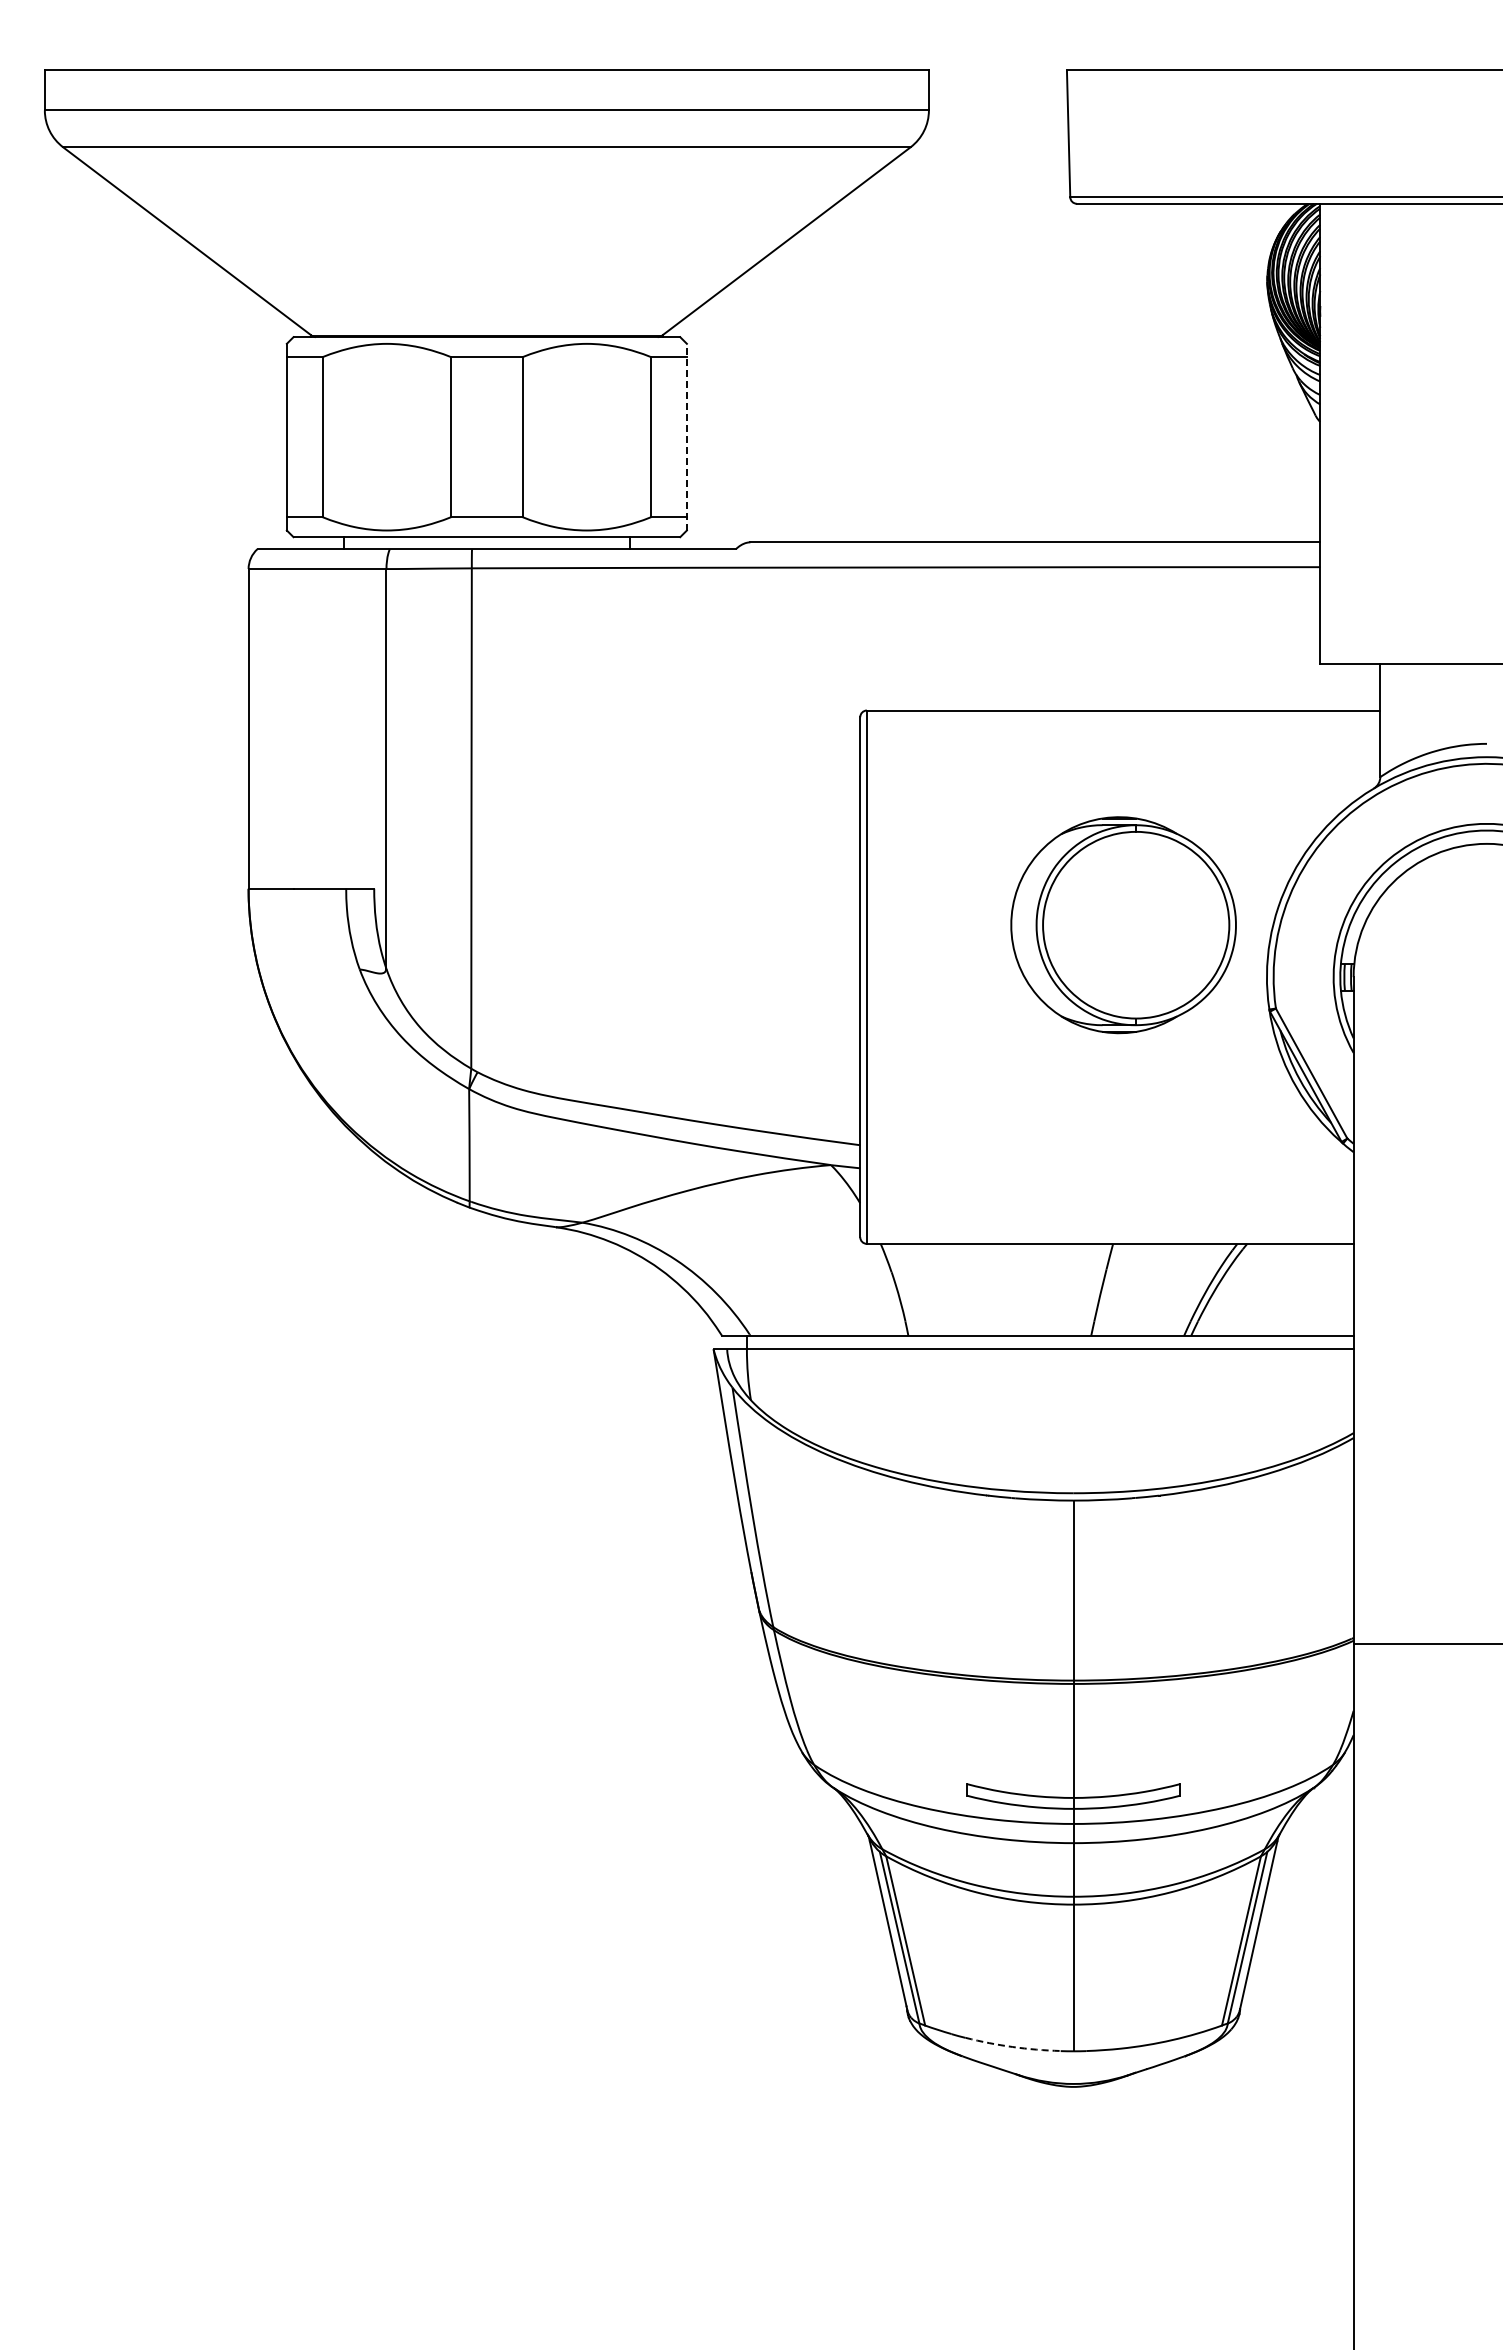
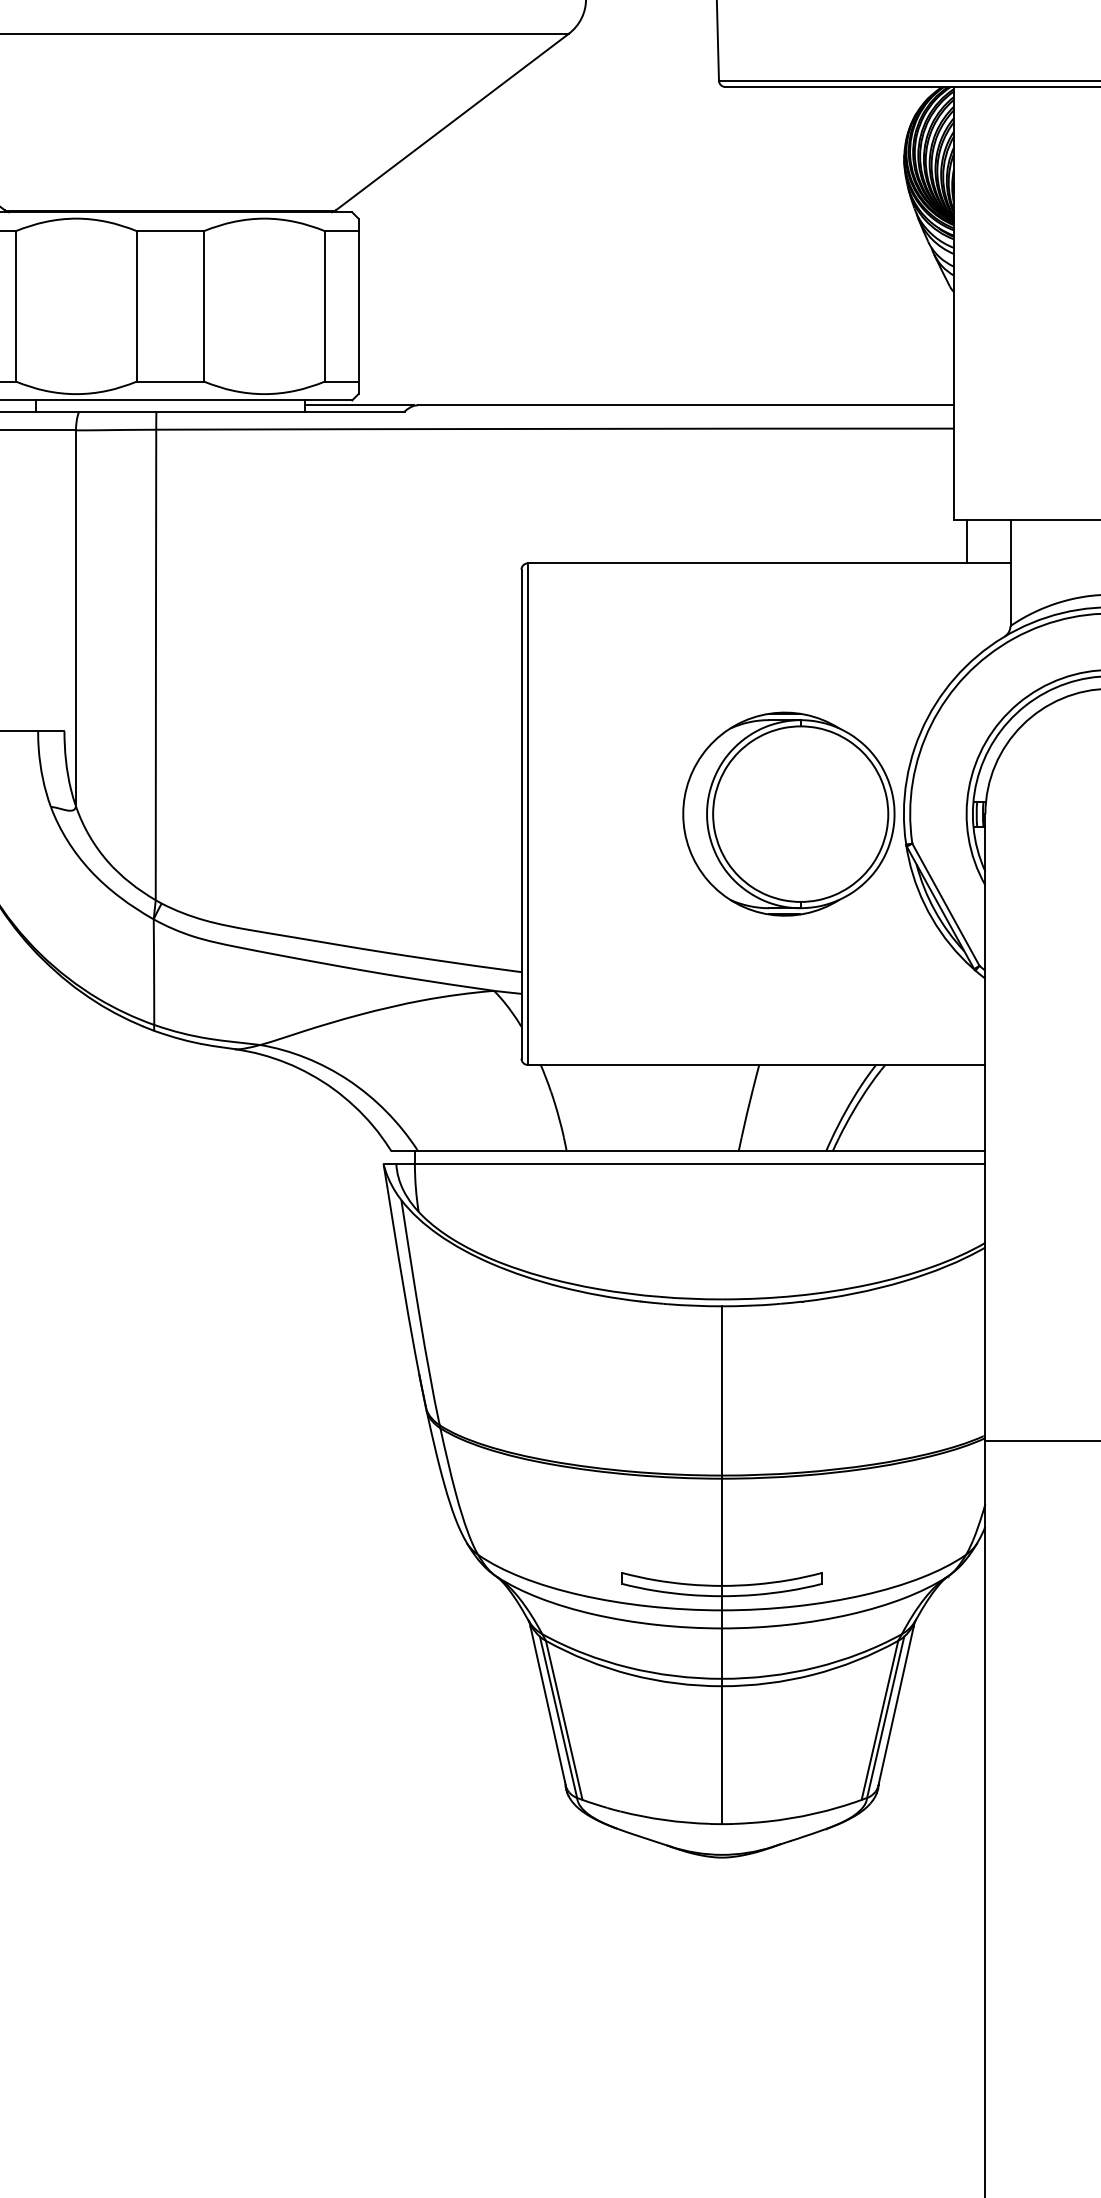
line: (686, 436) -> (358, 305), dashed -> solid
line: (687, 542) -> (359, 405), added
line: (1333, 686) -> (966, 540), added
part: (1123, 925) -> (788, 814), moved
arc: (1012, 2047) -> (664, 1820), dashed -> solid

